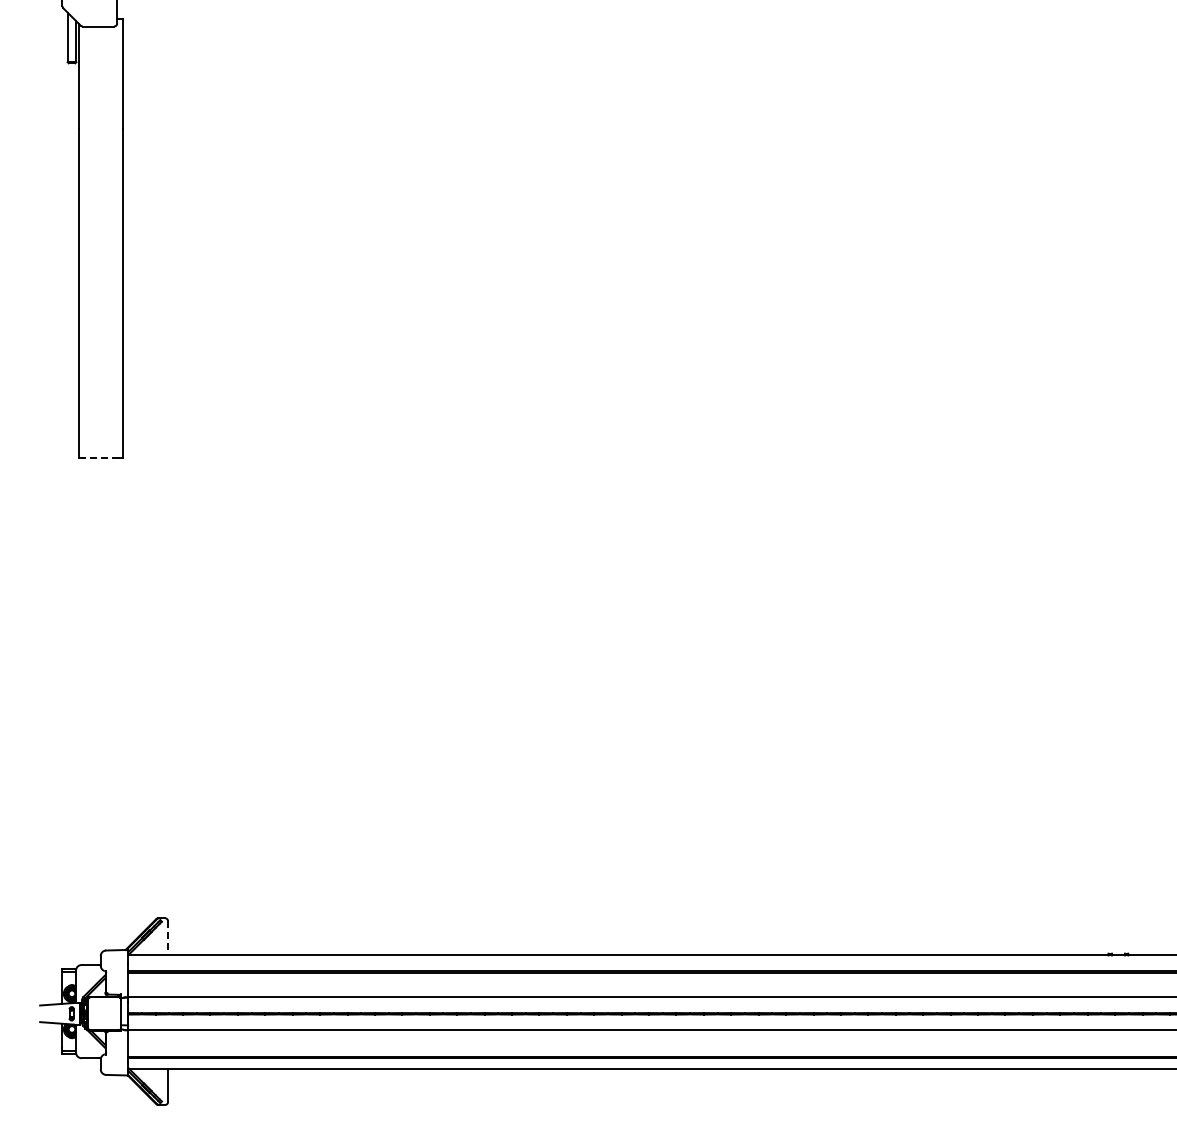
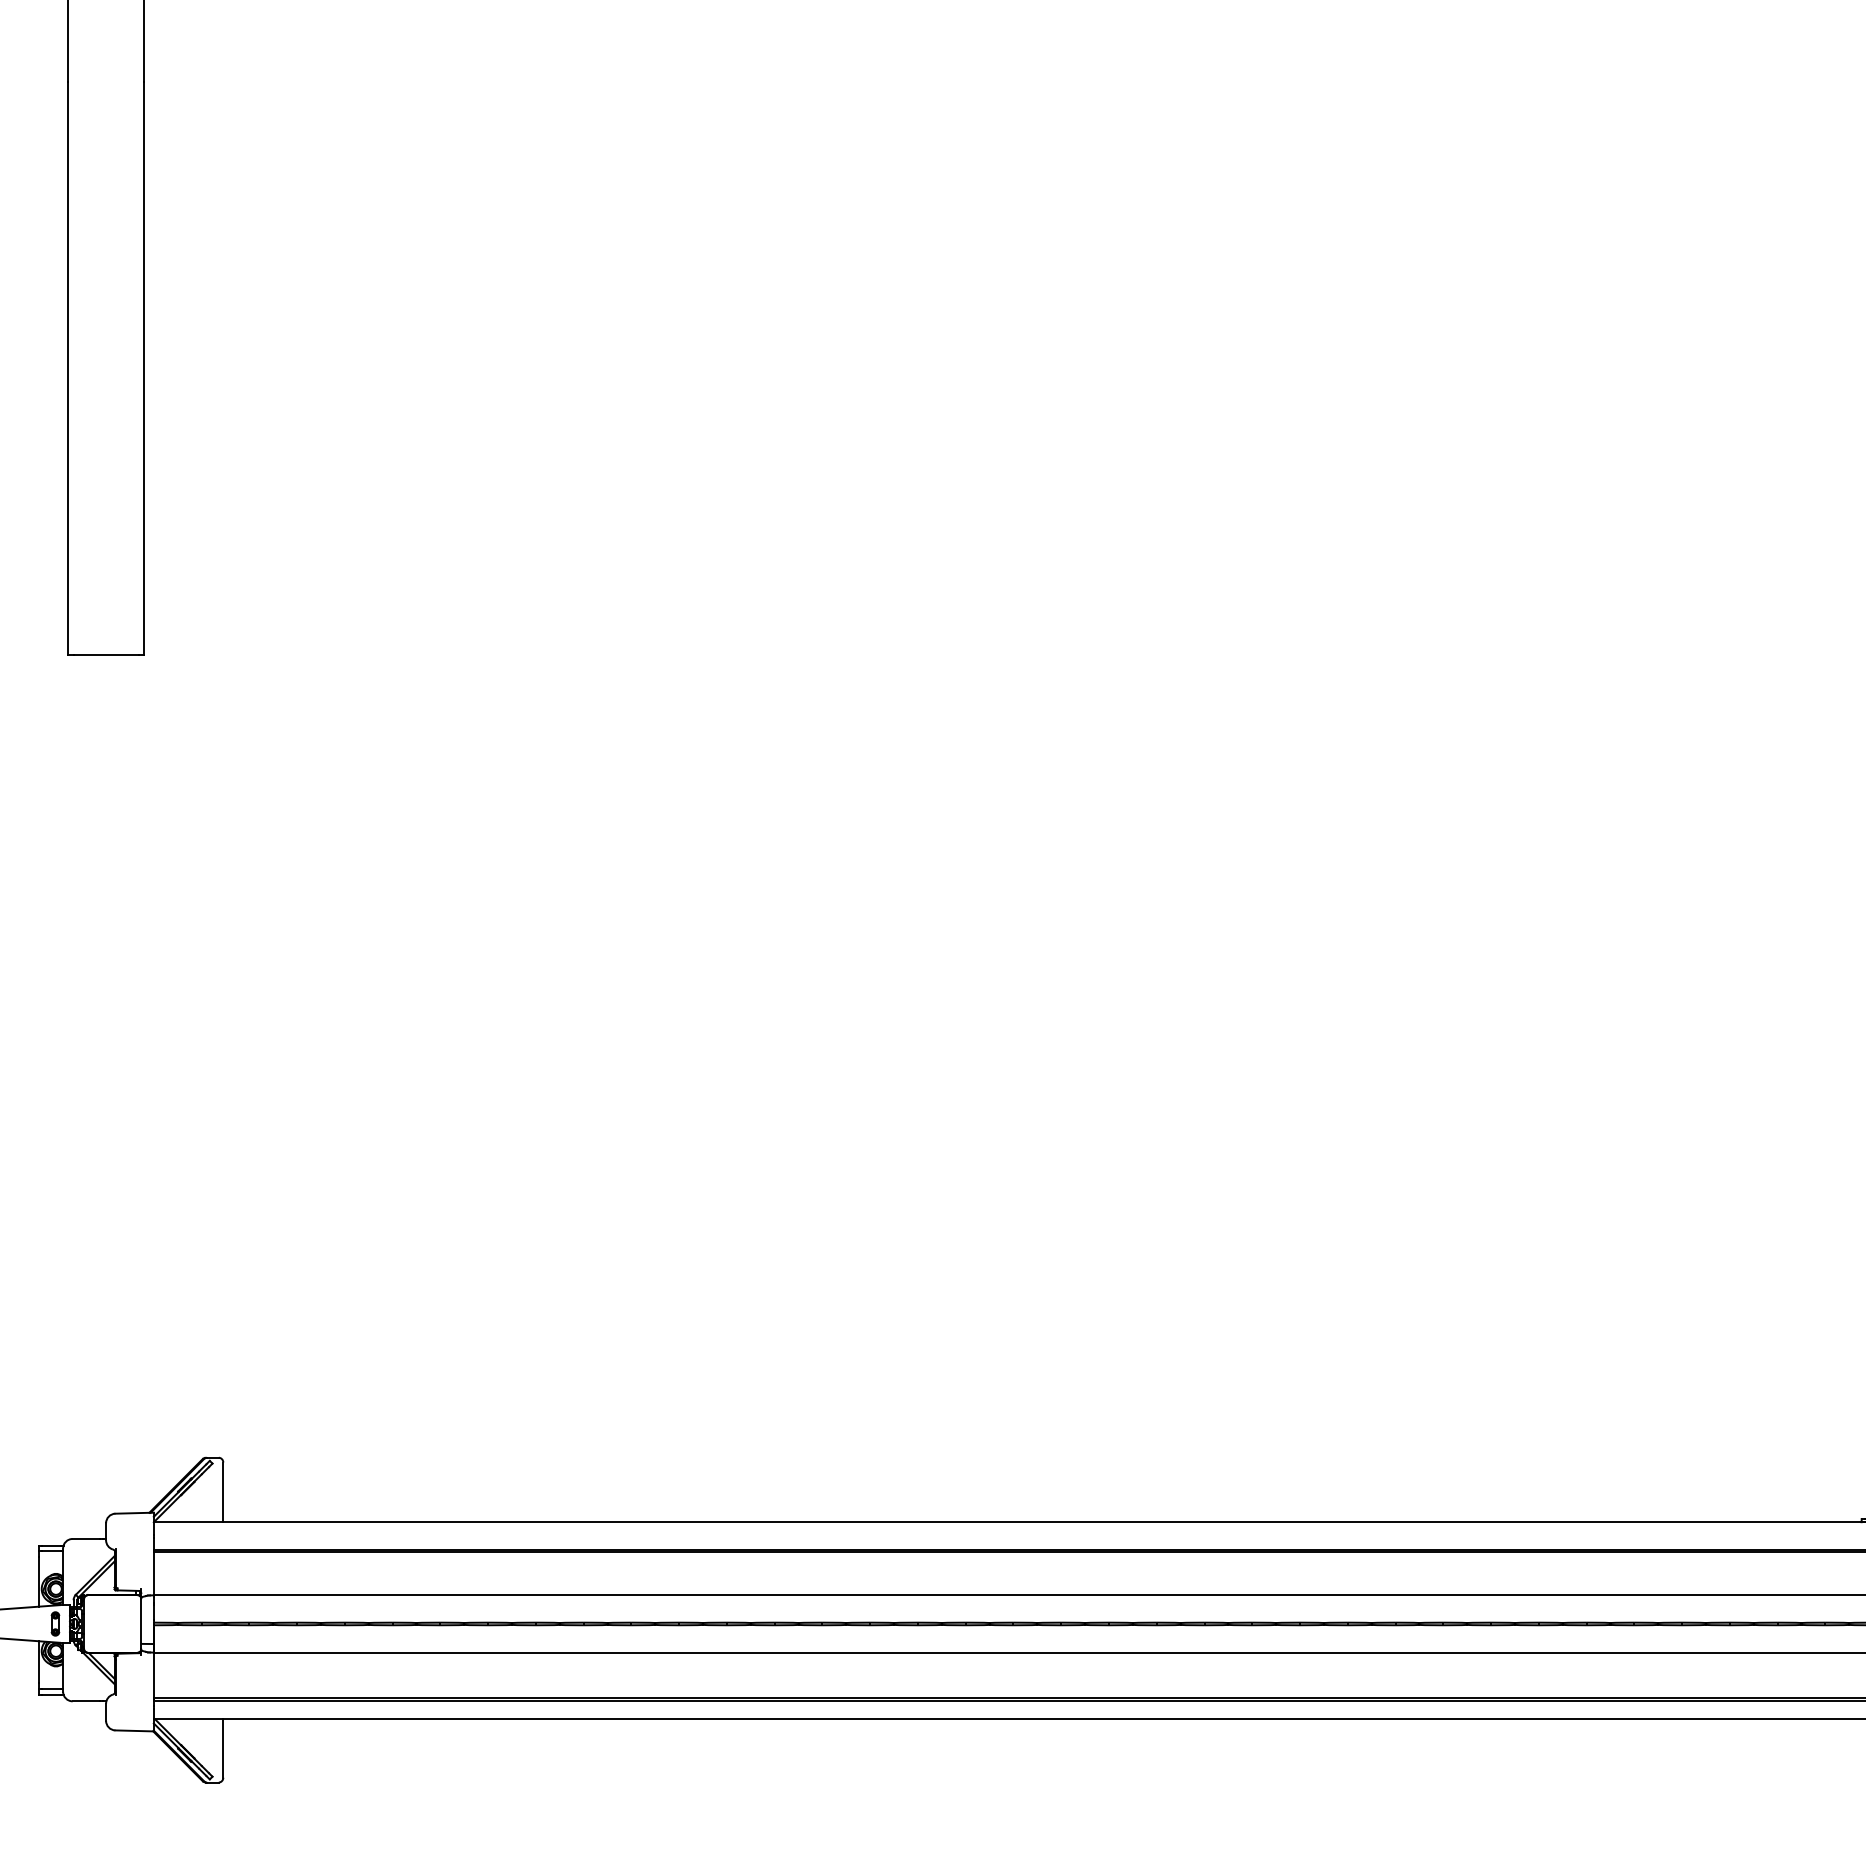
line: (100, 457) -> (105, 654), dashed -> solid
line: (168, 938) -> (224, 1492), dashed -> solid

